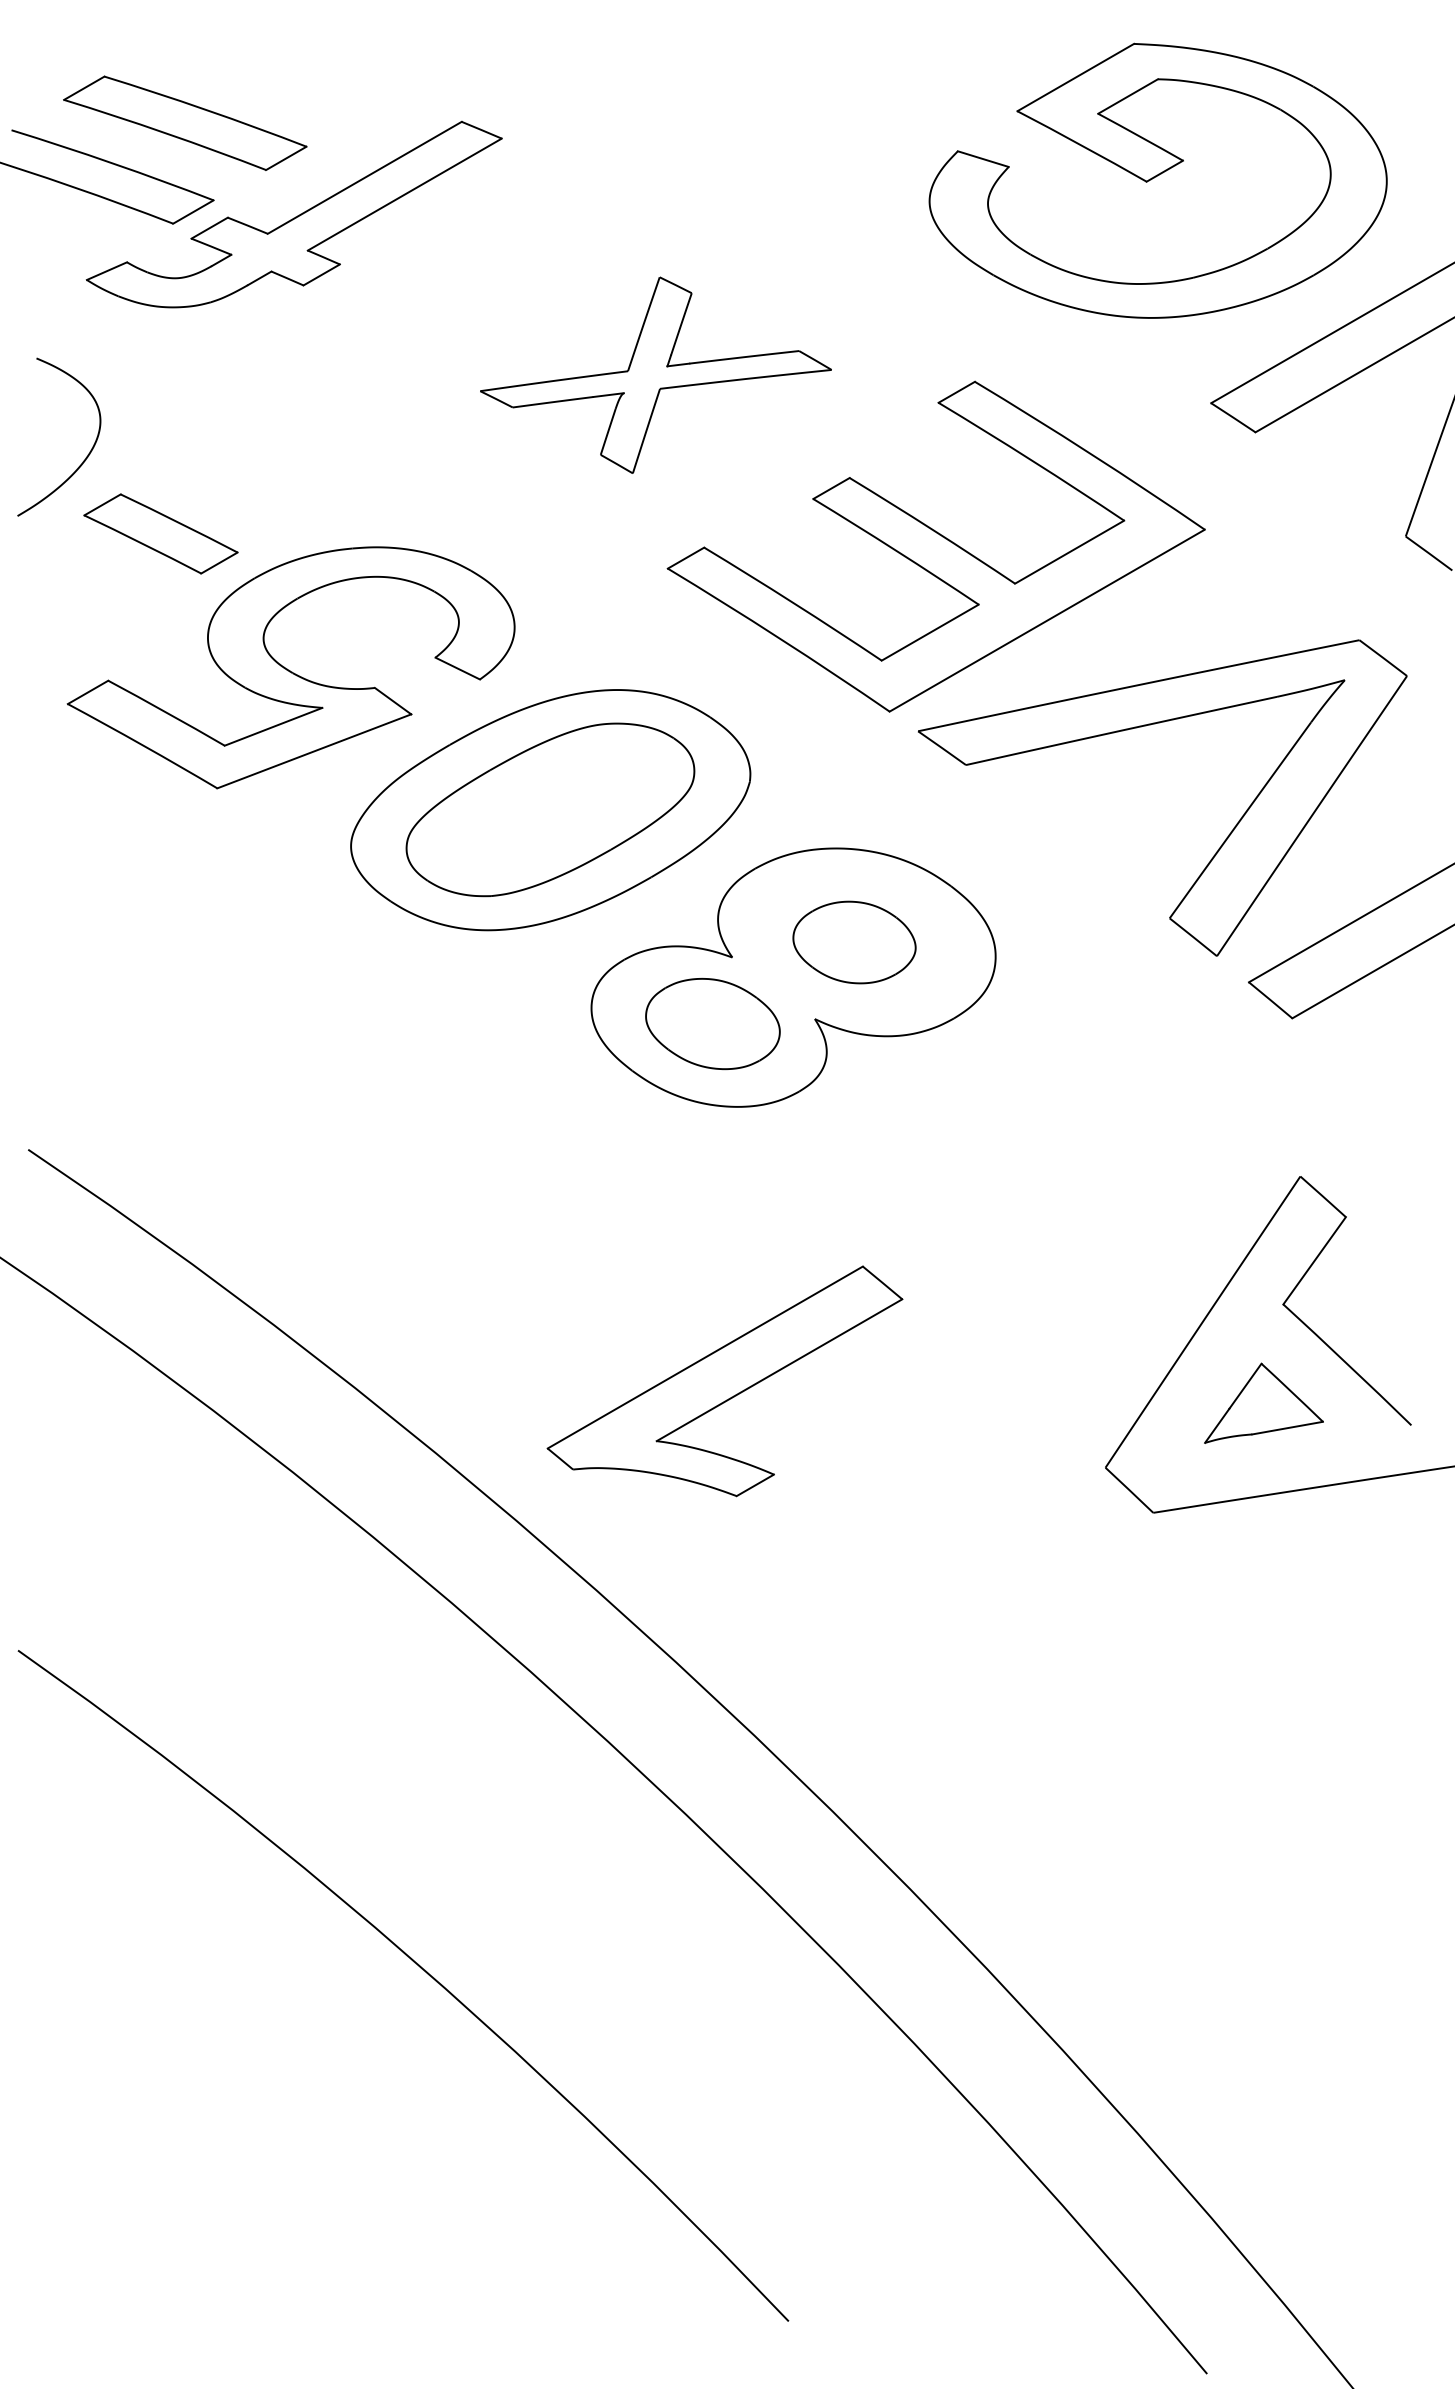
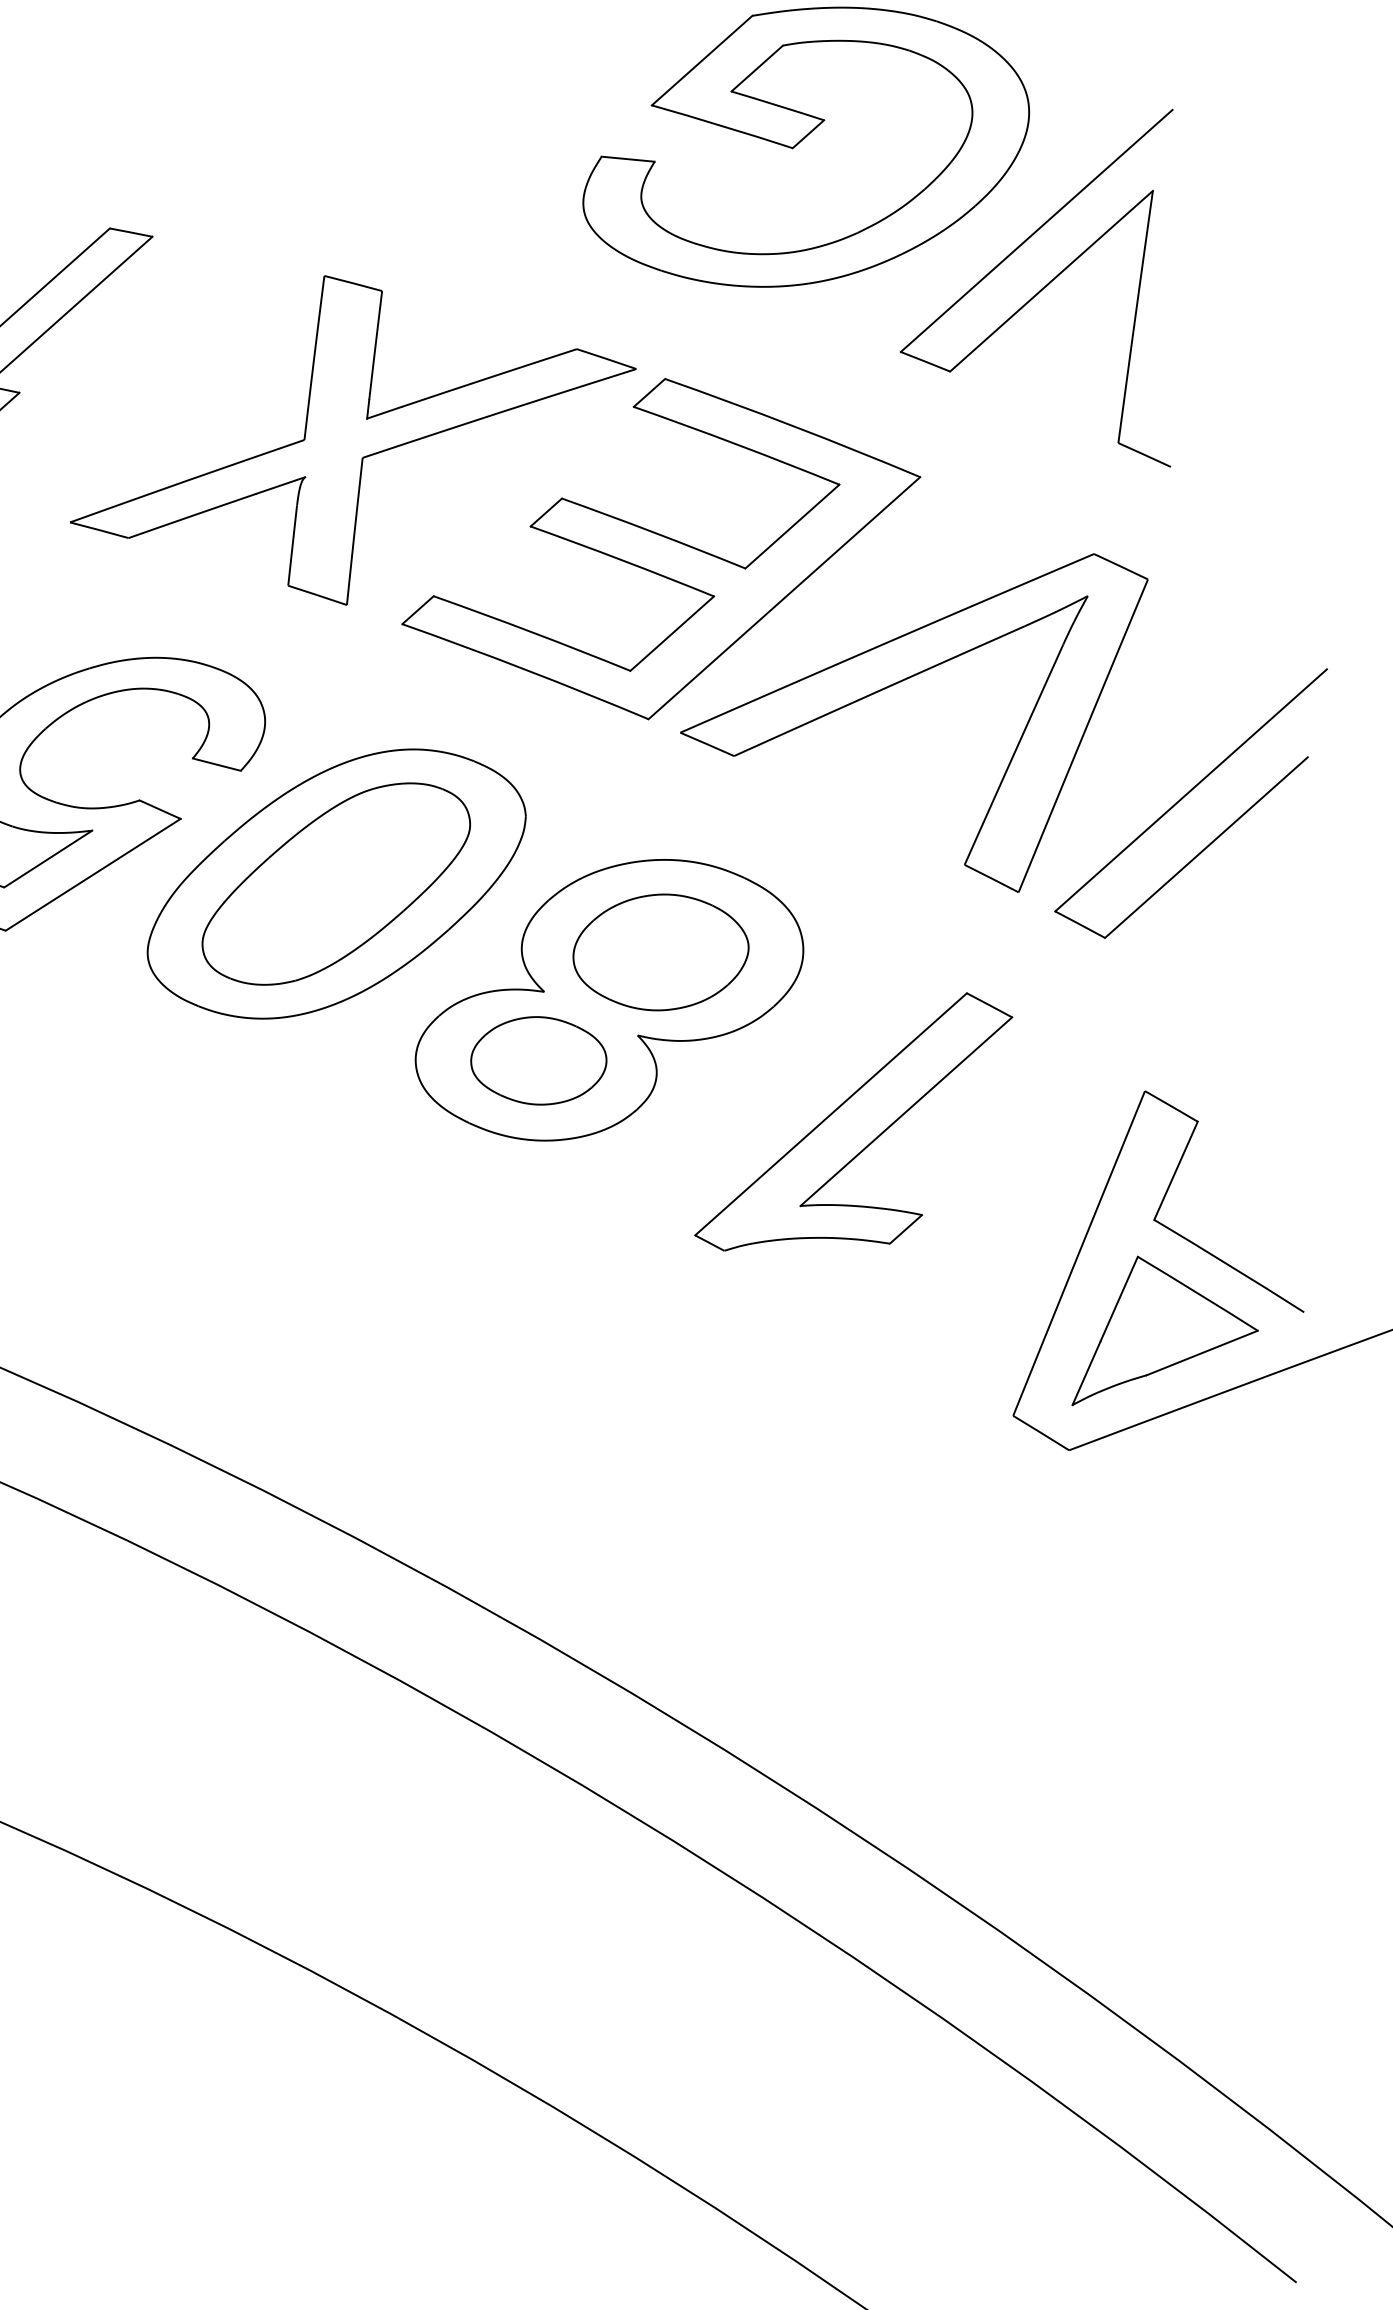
part: (655, 375) -> (351, 437), size x1.67
part: (854, 942) -> (660, 952), size x1.43
part: (724, 1381) -> (854, 1133), moved
part: (1263, 1403) -> (1154, 1320), size x1.67

